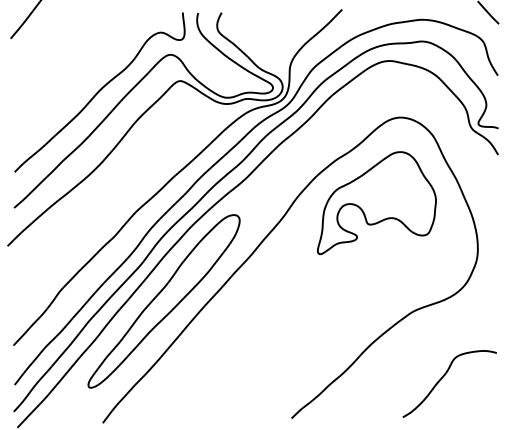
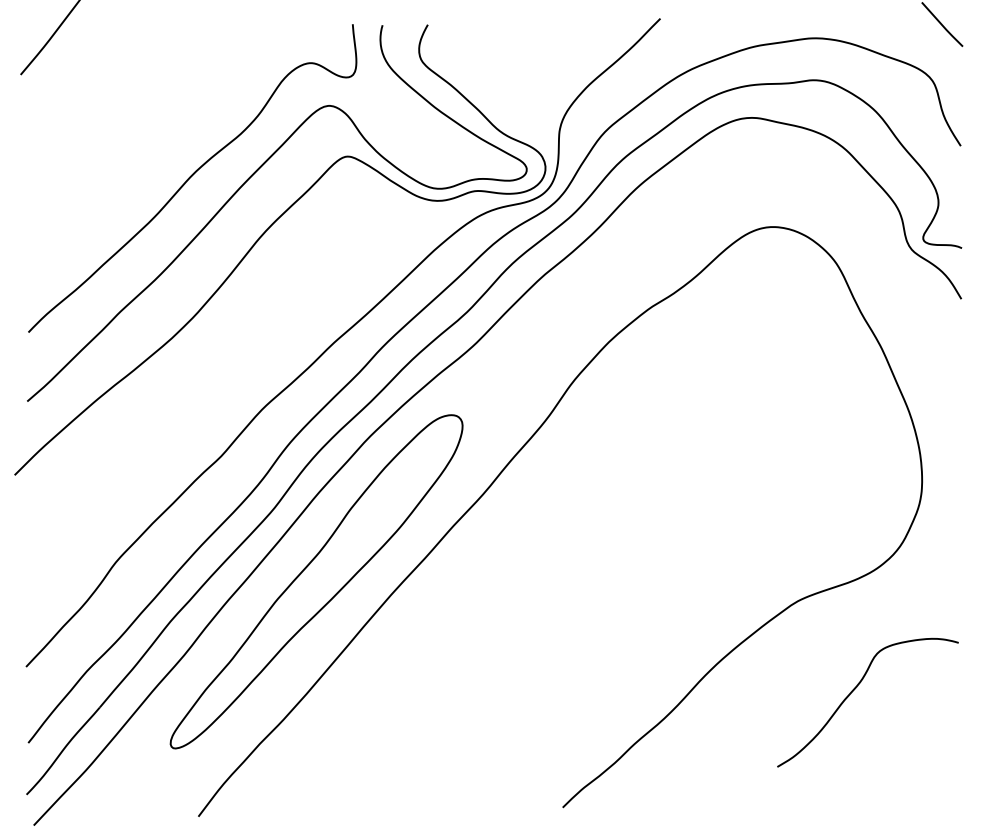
part: (376, 203) -> (726, 392), removed
curve: (443, 377) -> (855, 689), moved

